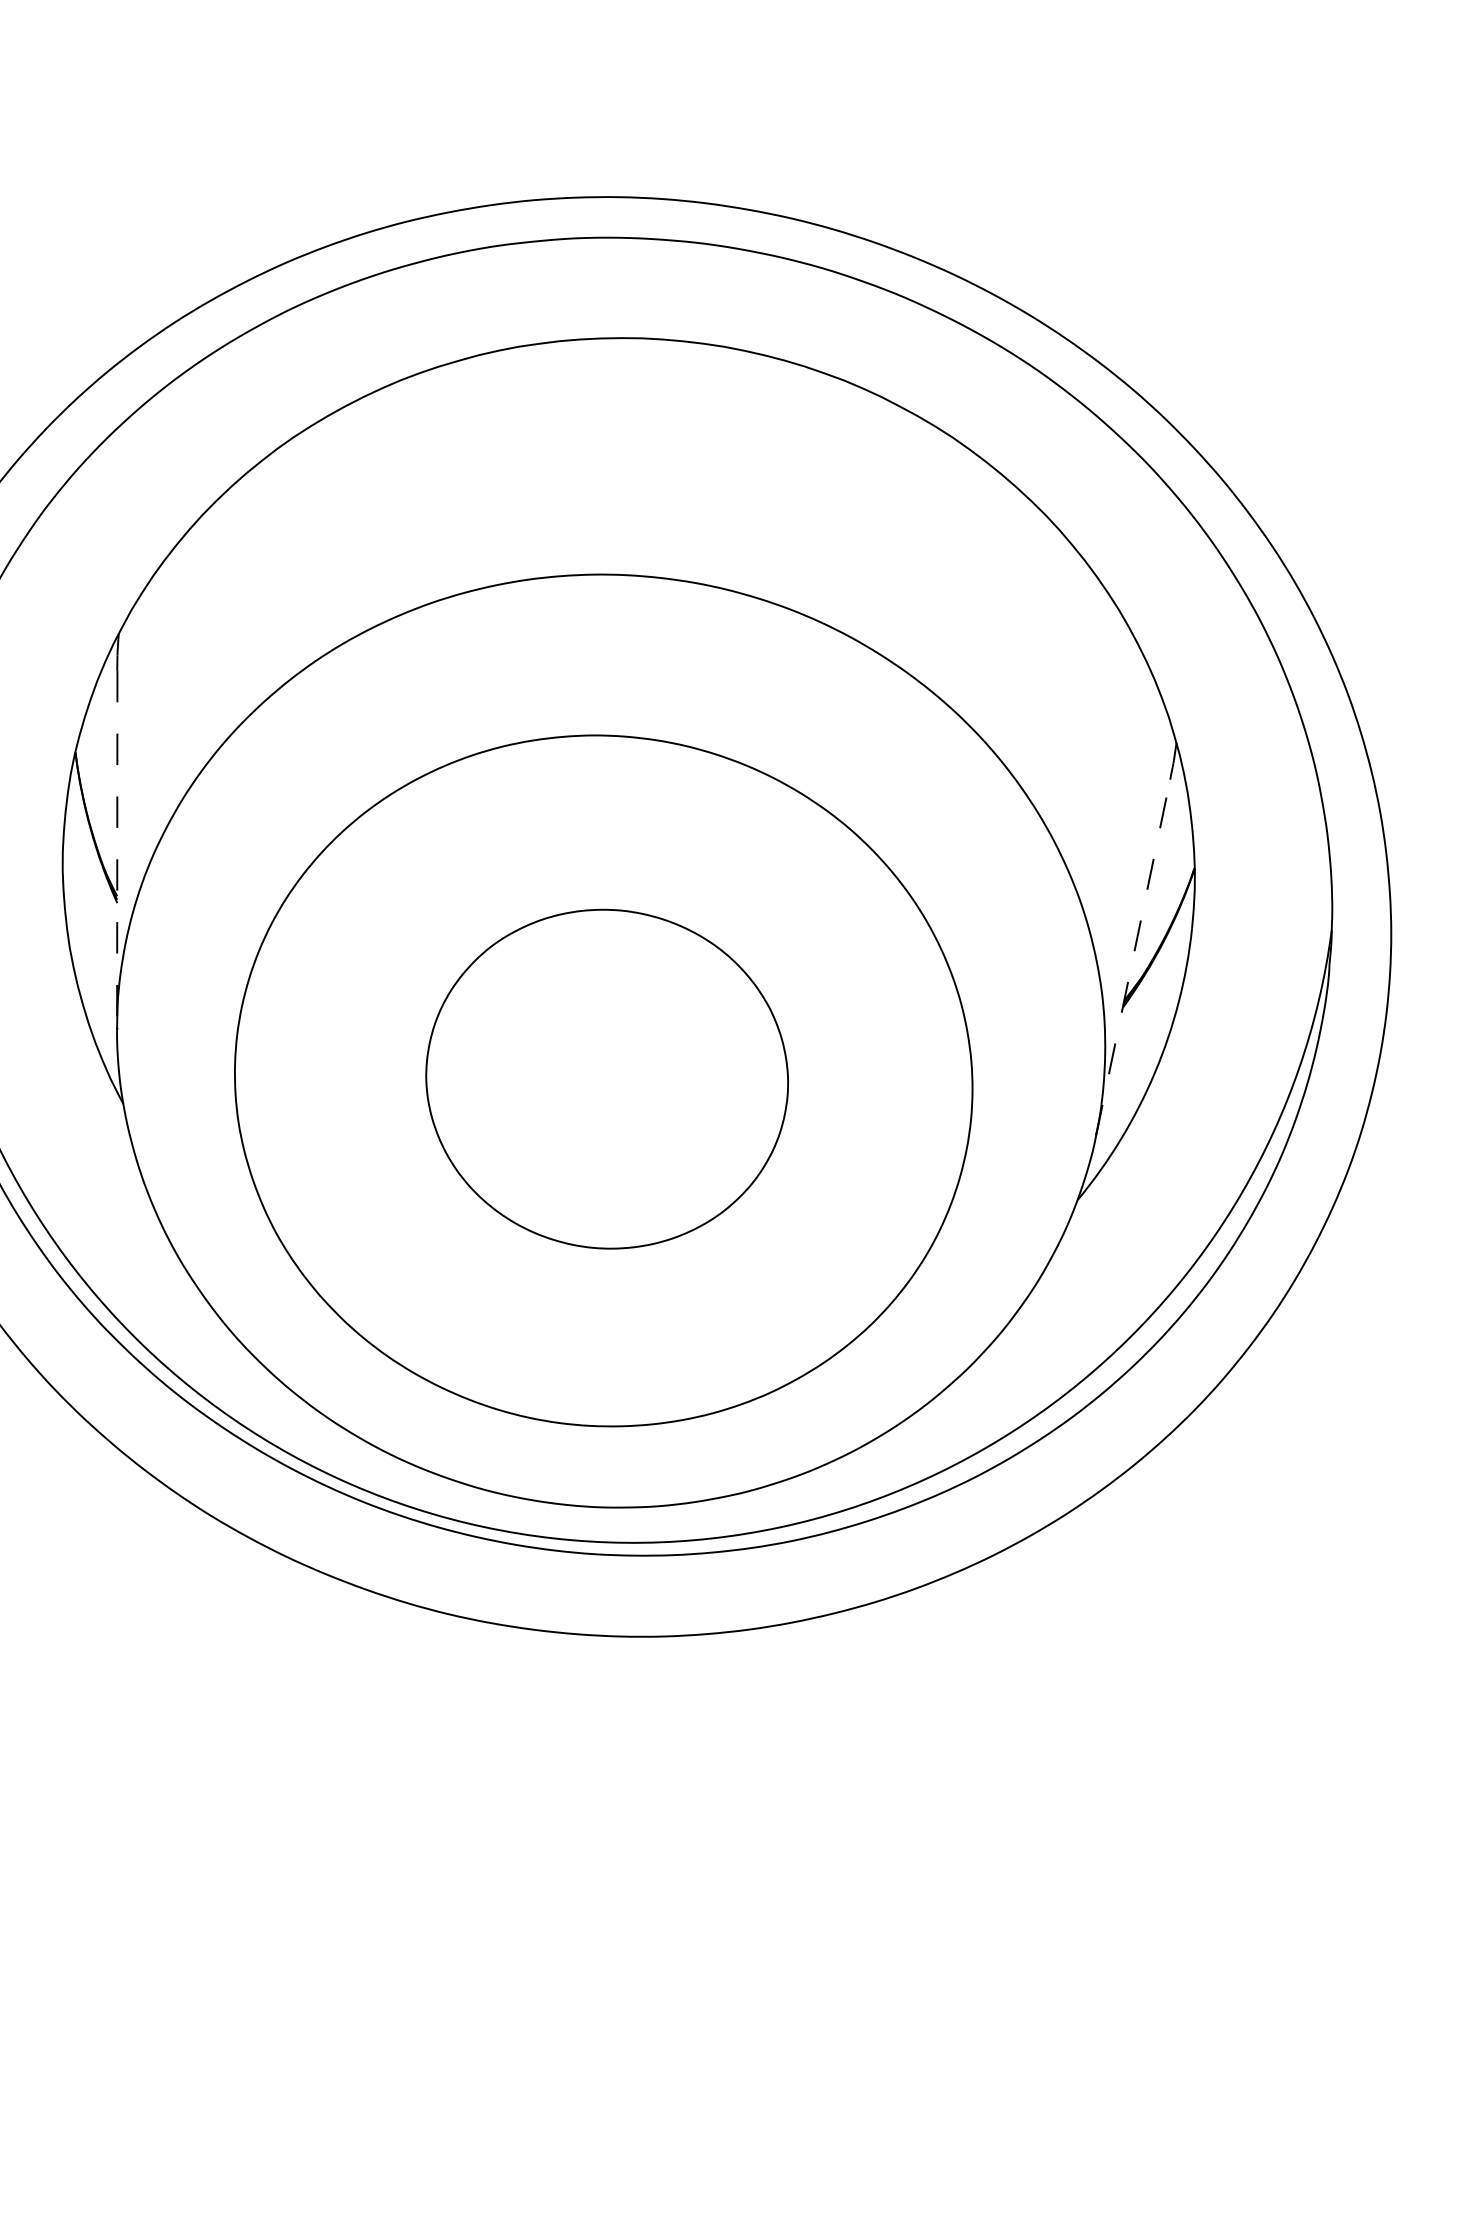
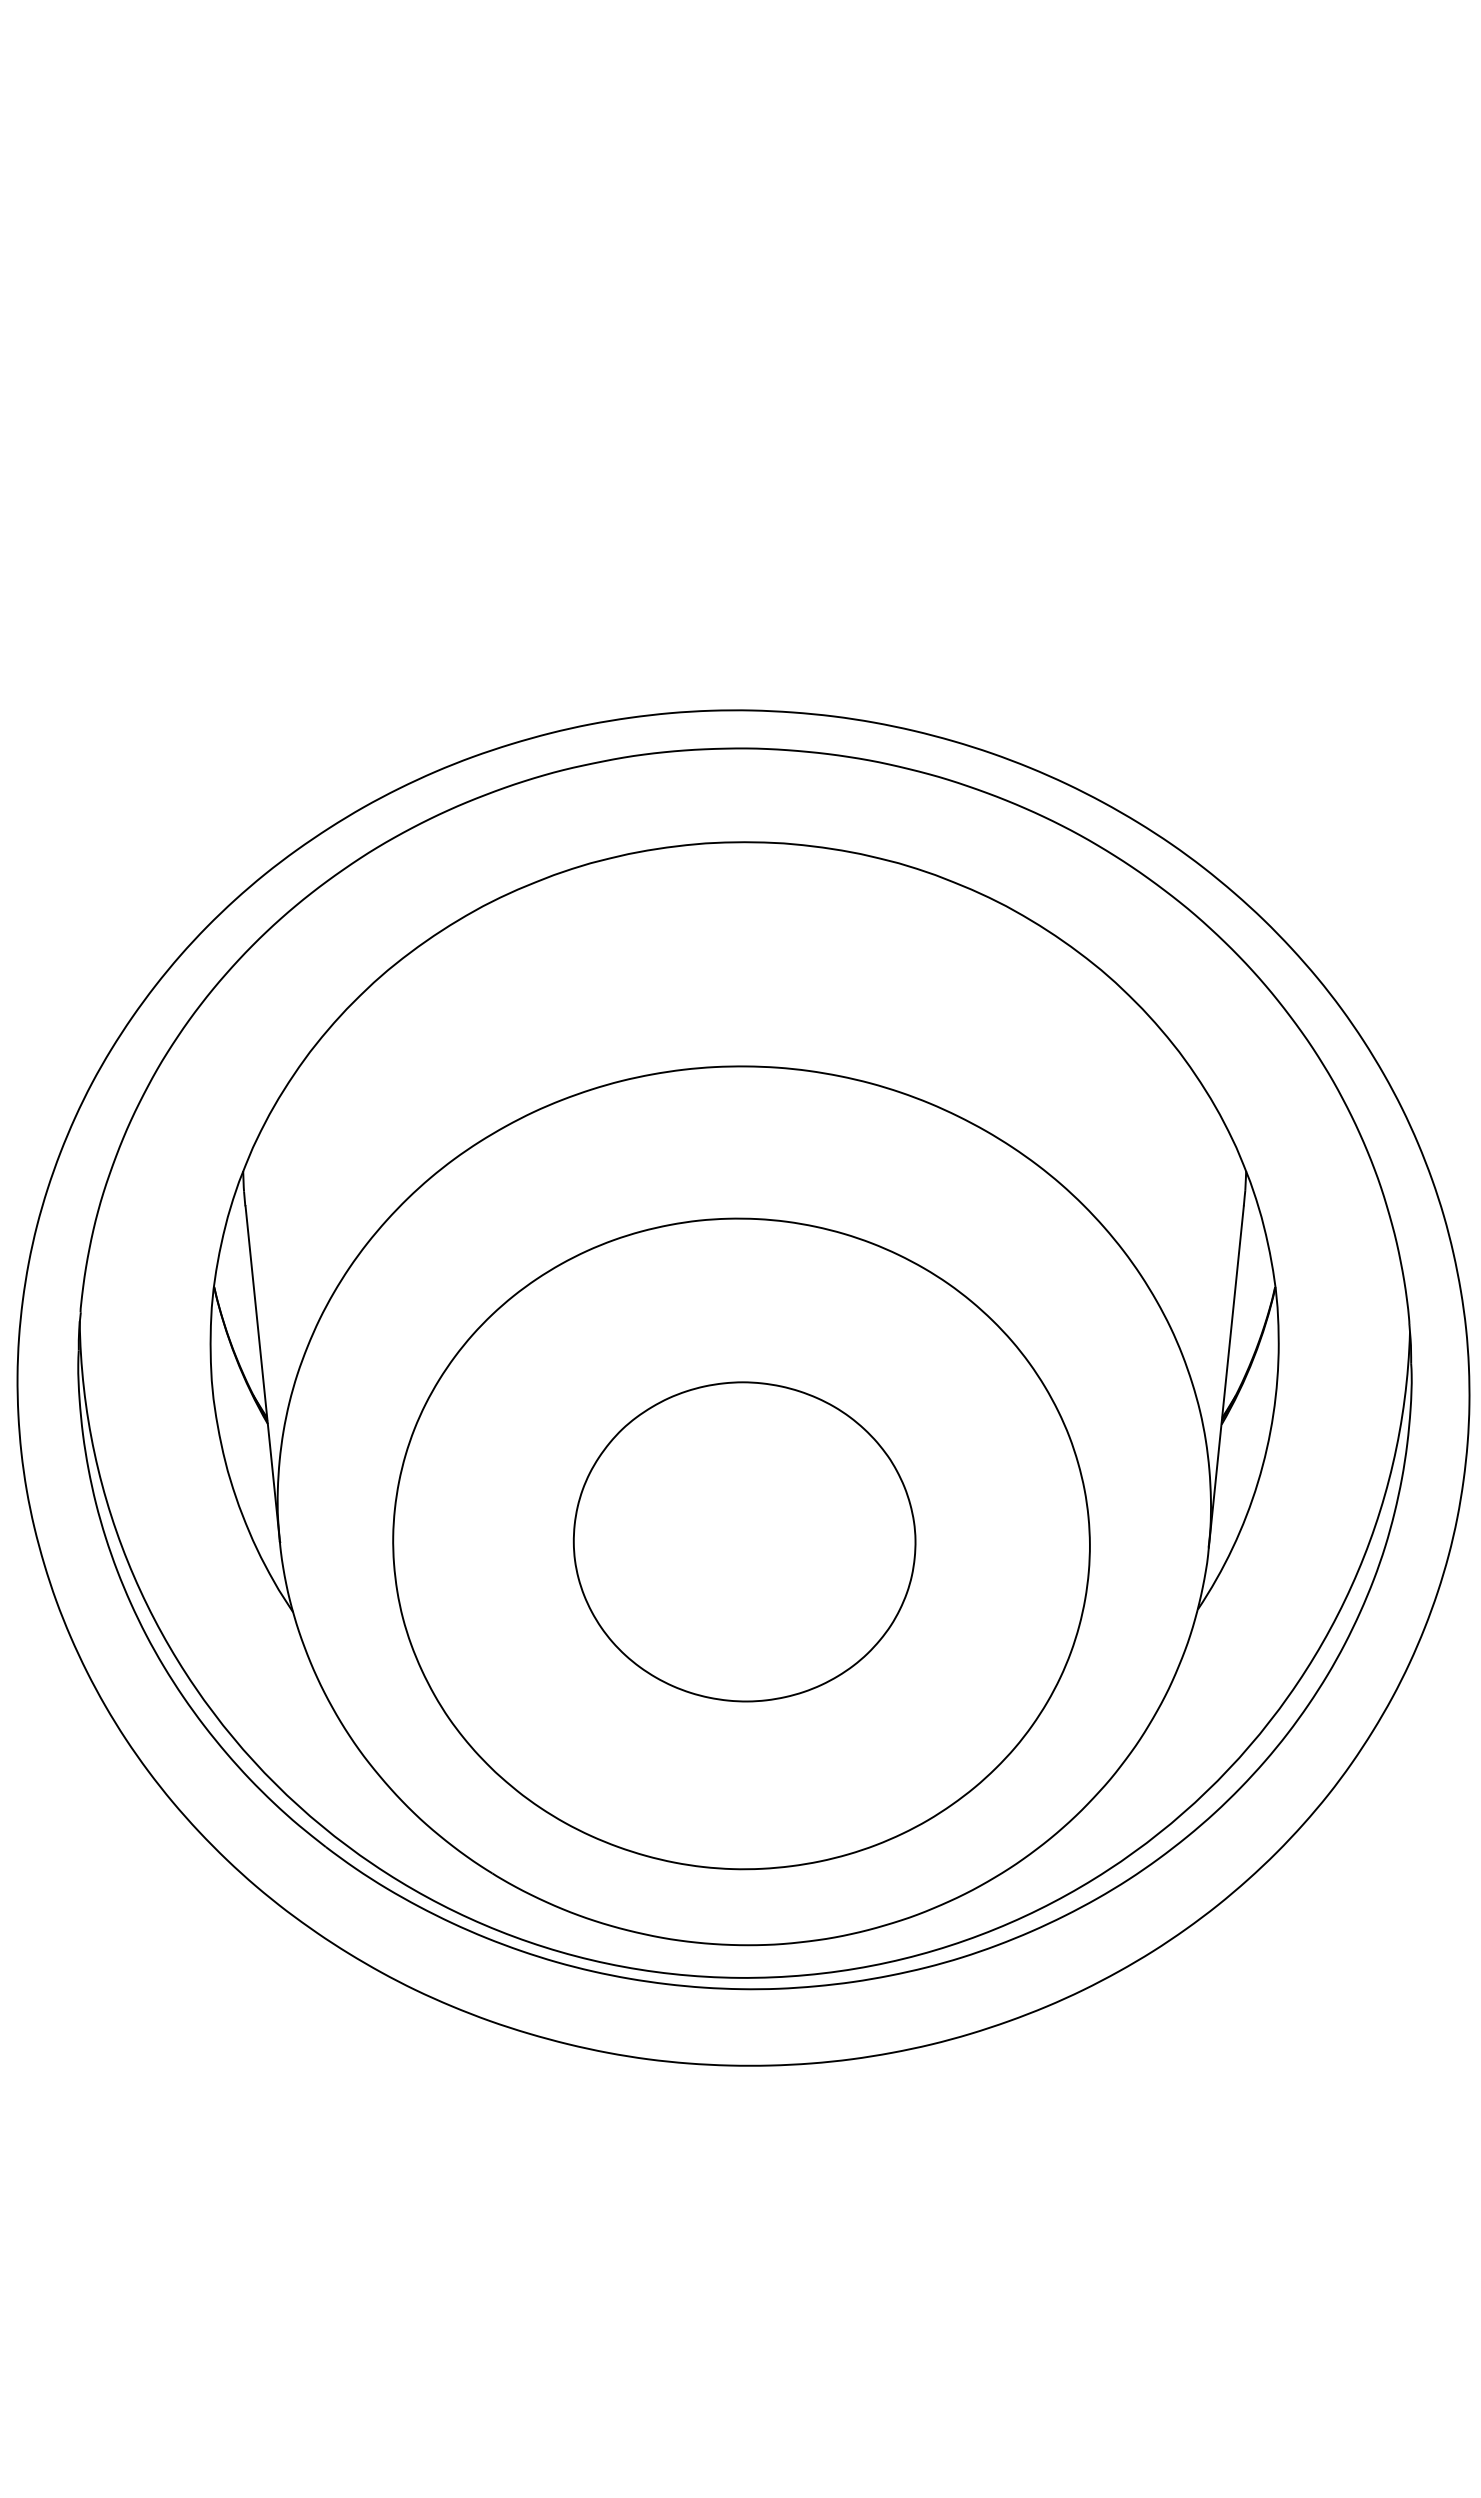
line: (116, 850) -> (262, 1374), dashed -> solid
line: (1133, 957) -> (1226, 1376), dashed -> solid

